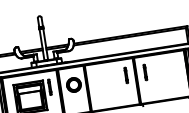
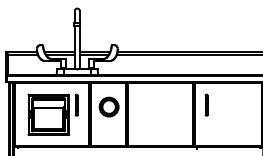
line: (126, 74) -> (180, 104), removed

